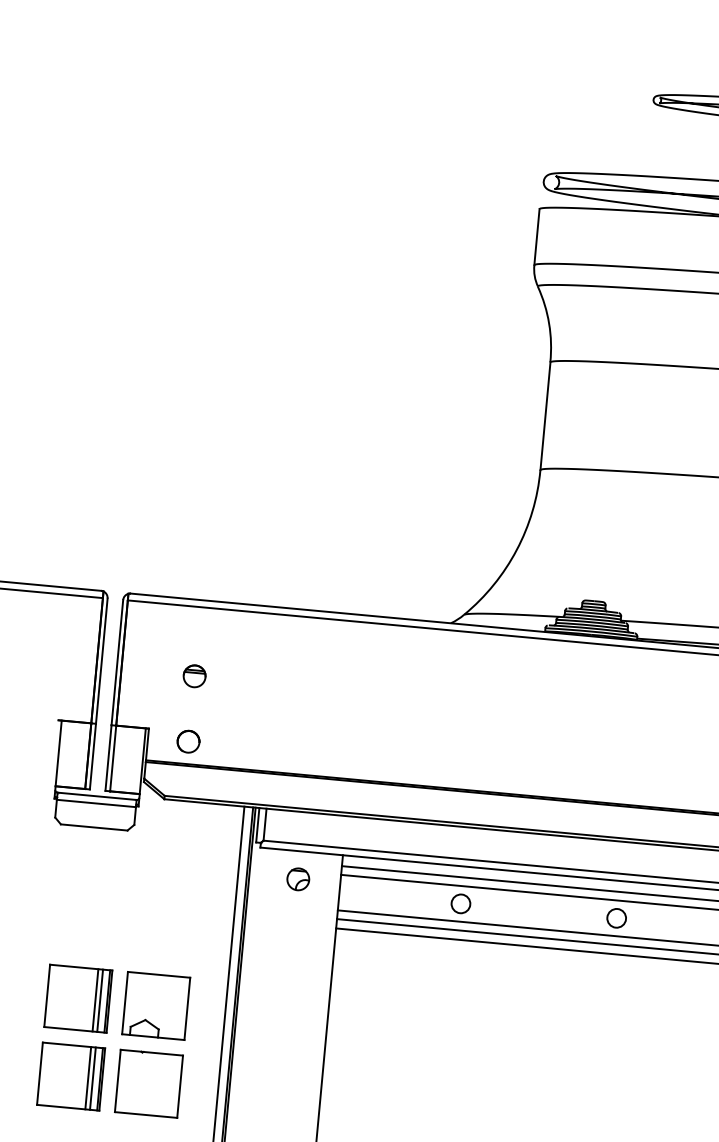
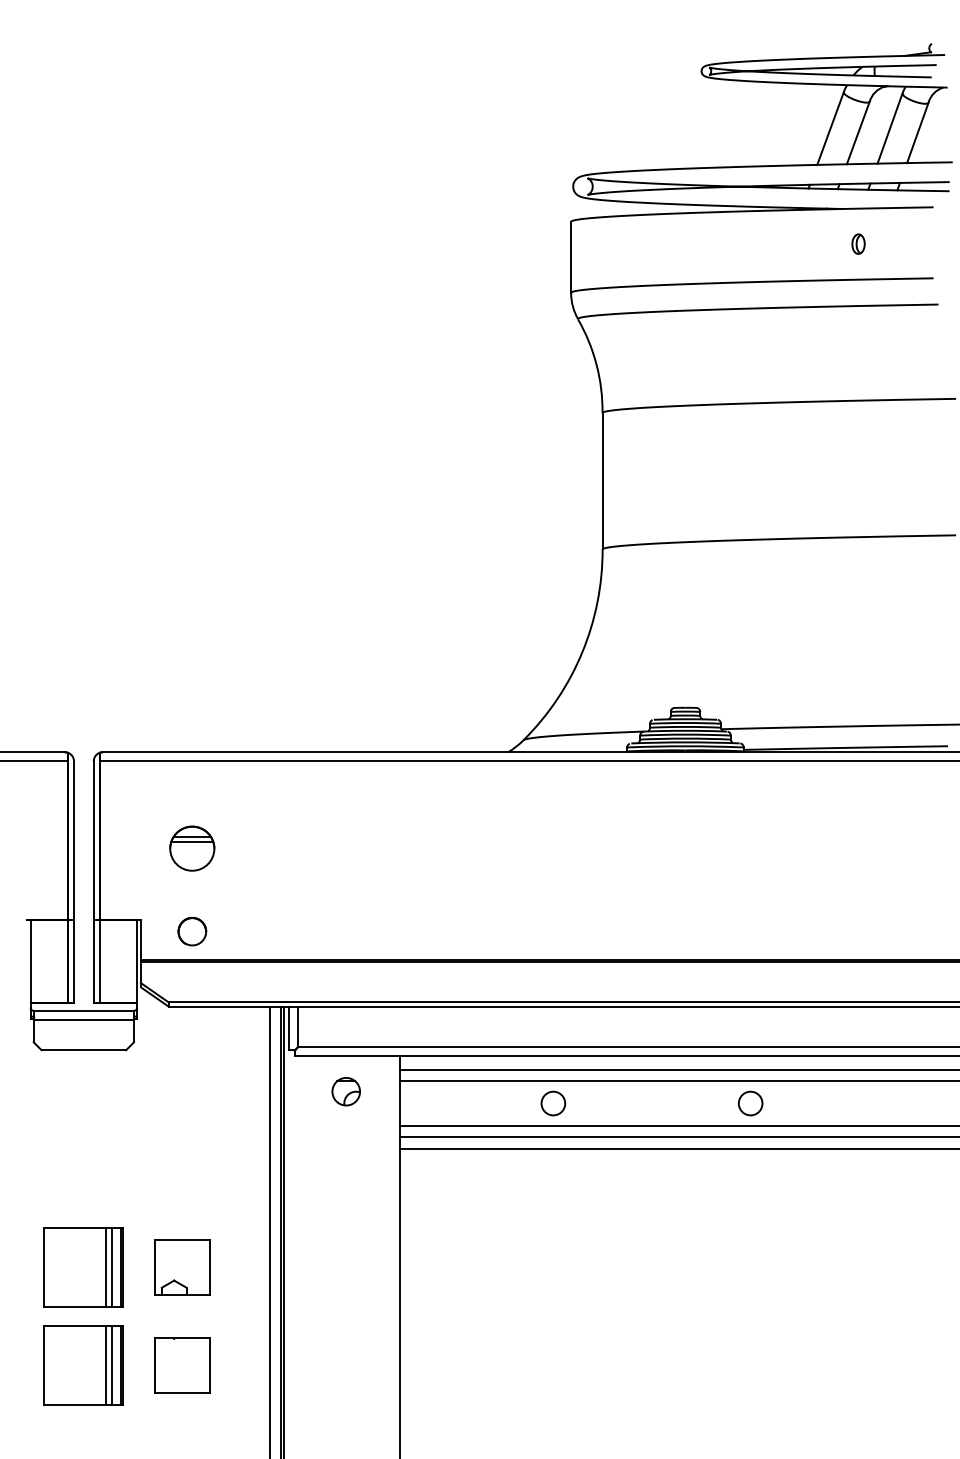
part: (194, 676) -> (192, 848), size x1.6
part: (156, 1006) -> (182, 1267), size x0.7
part: (149, 1083) -> (182, 1365), size x0.7

